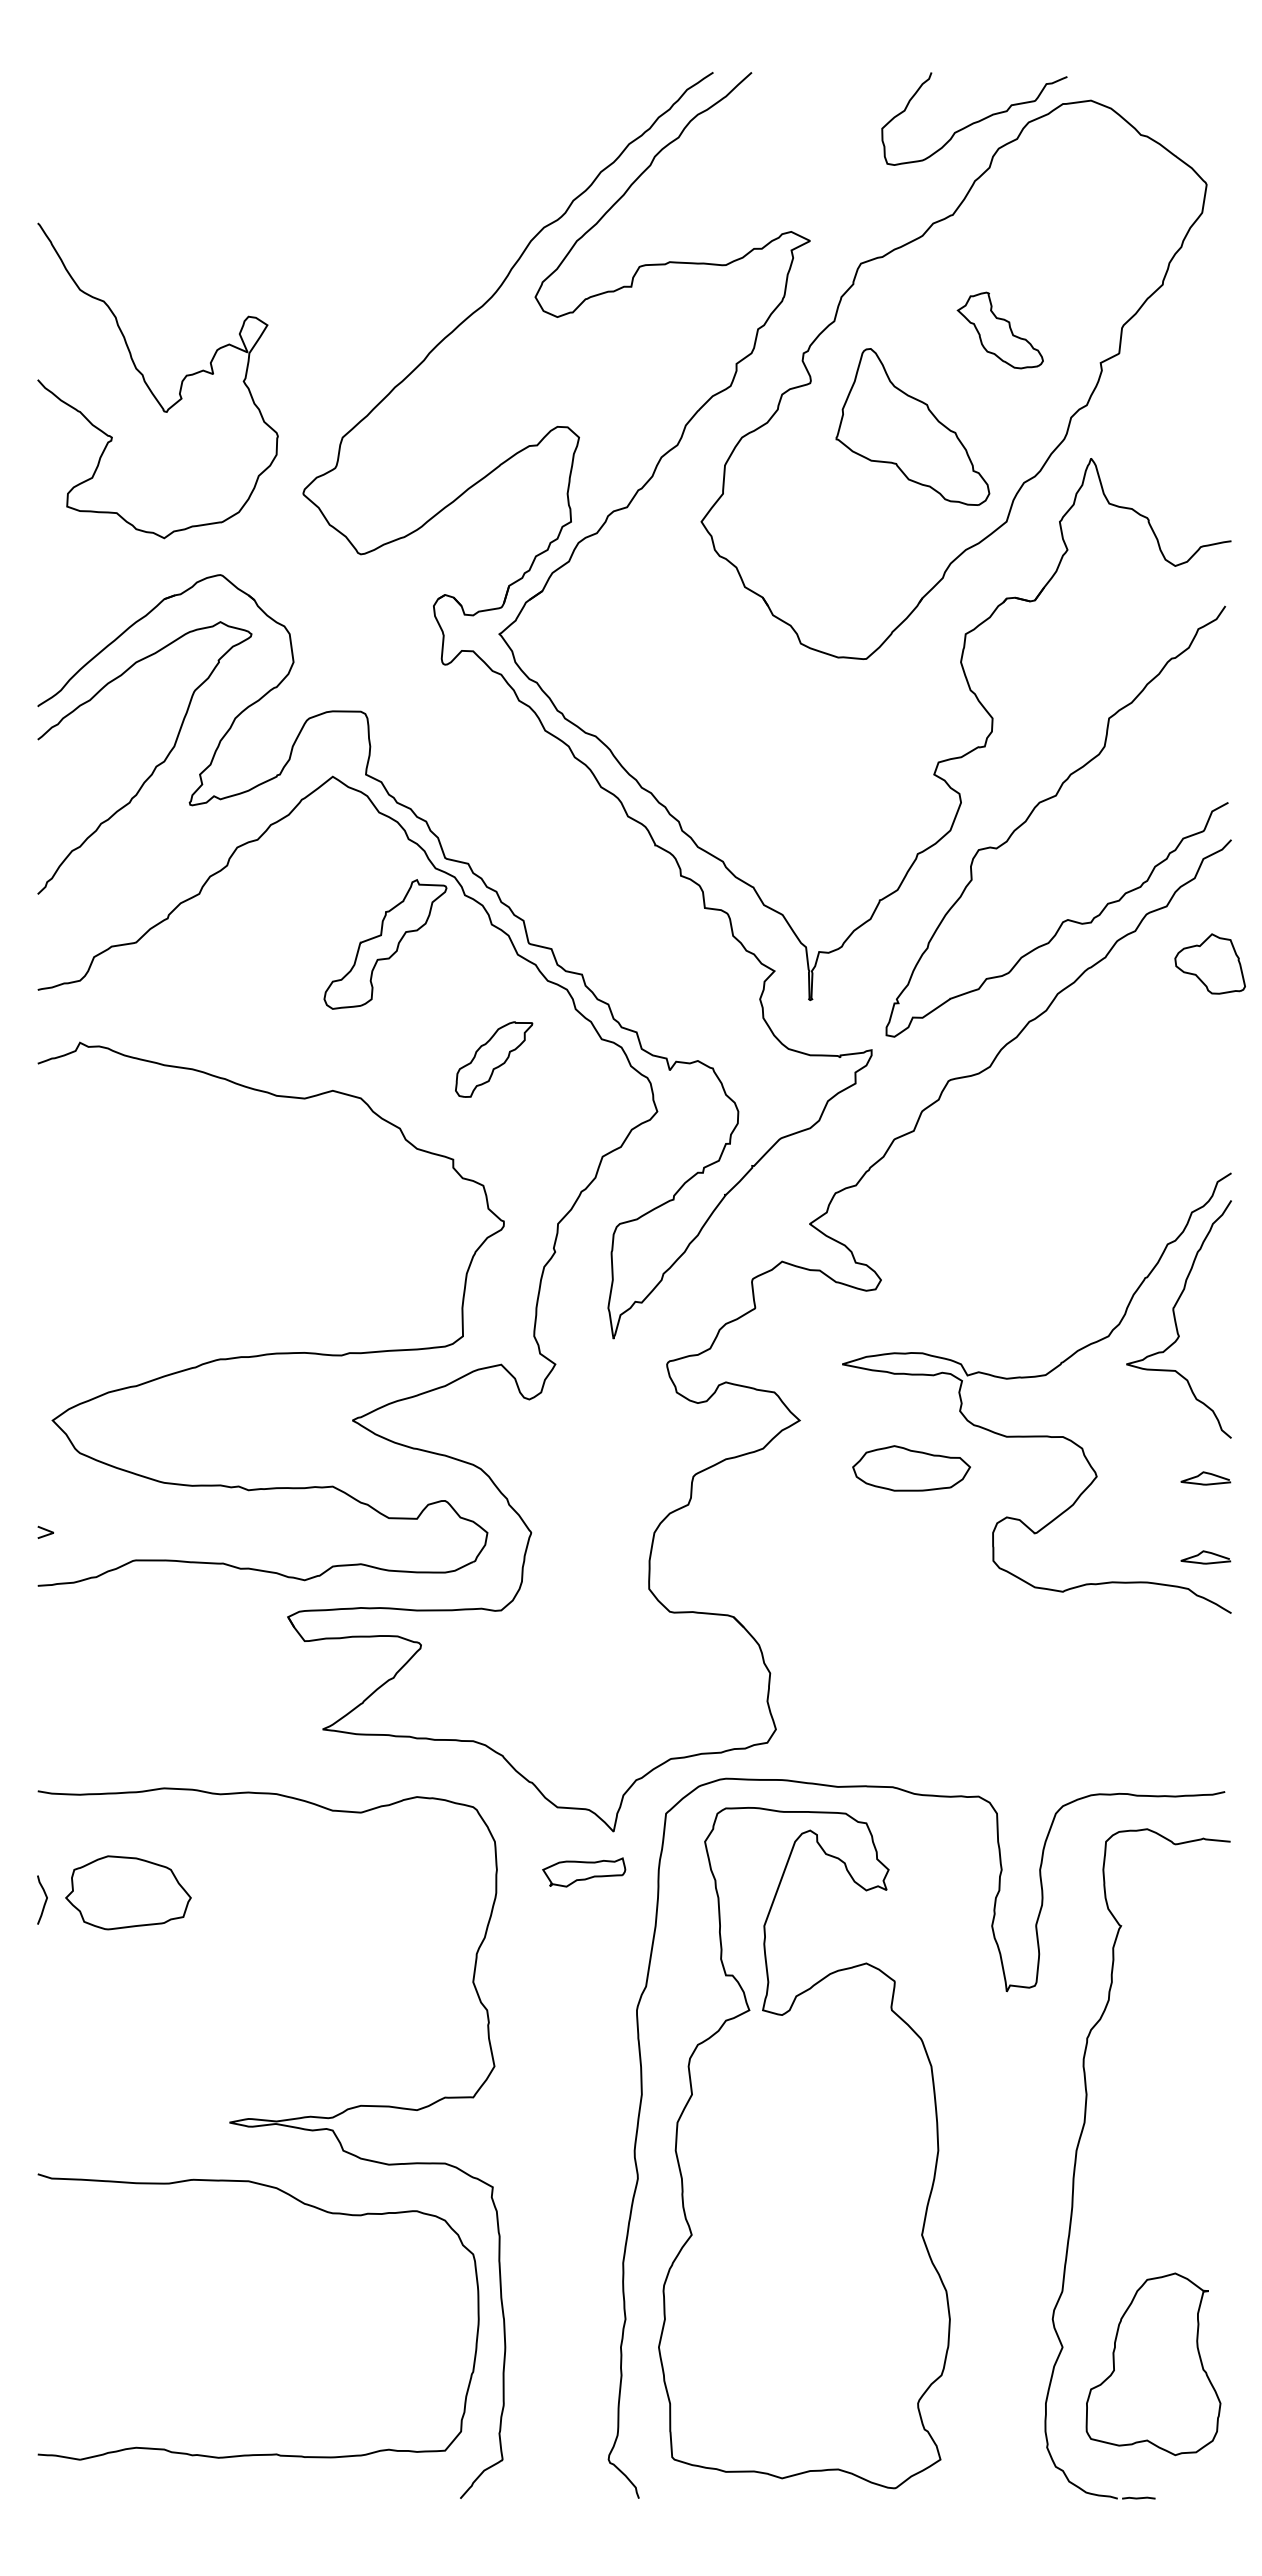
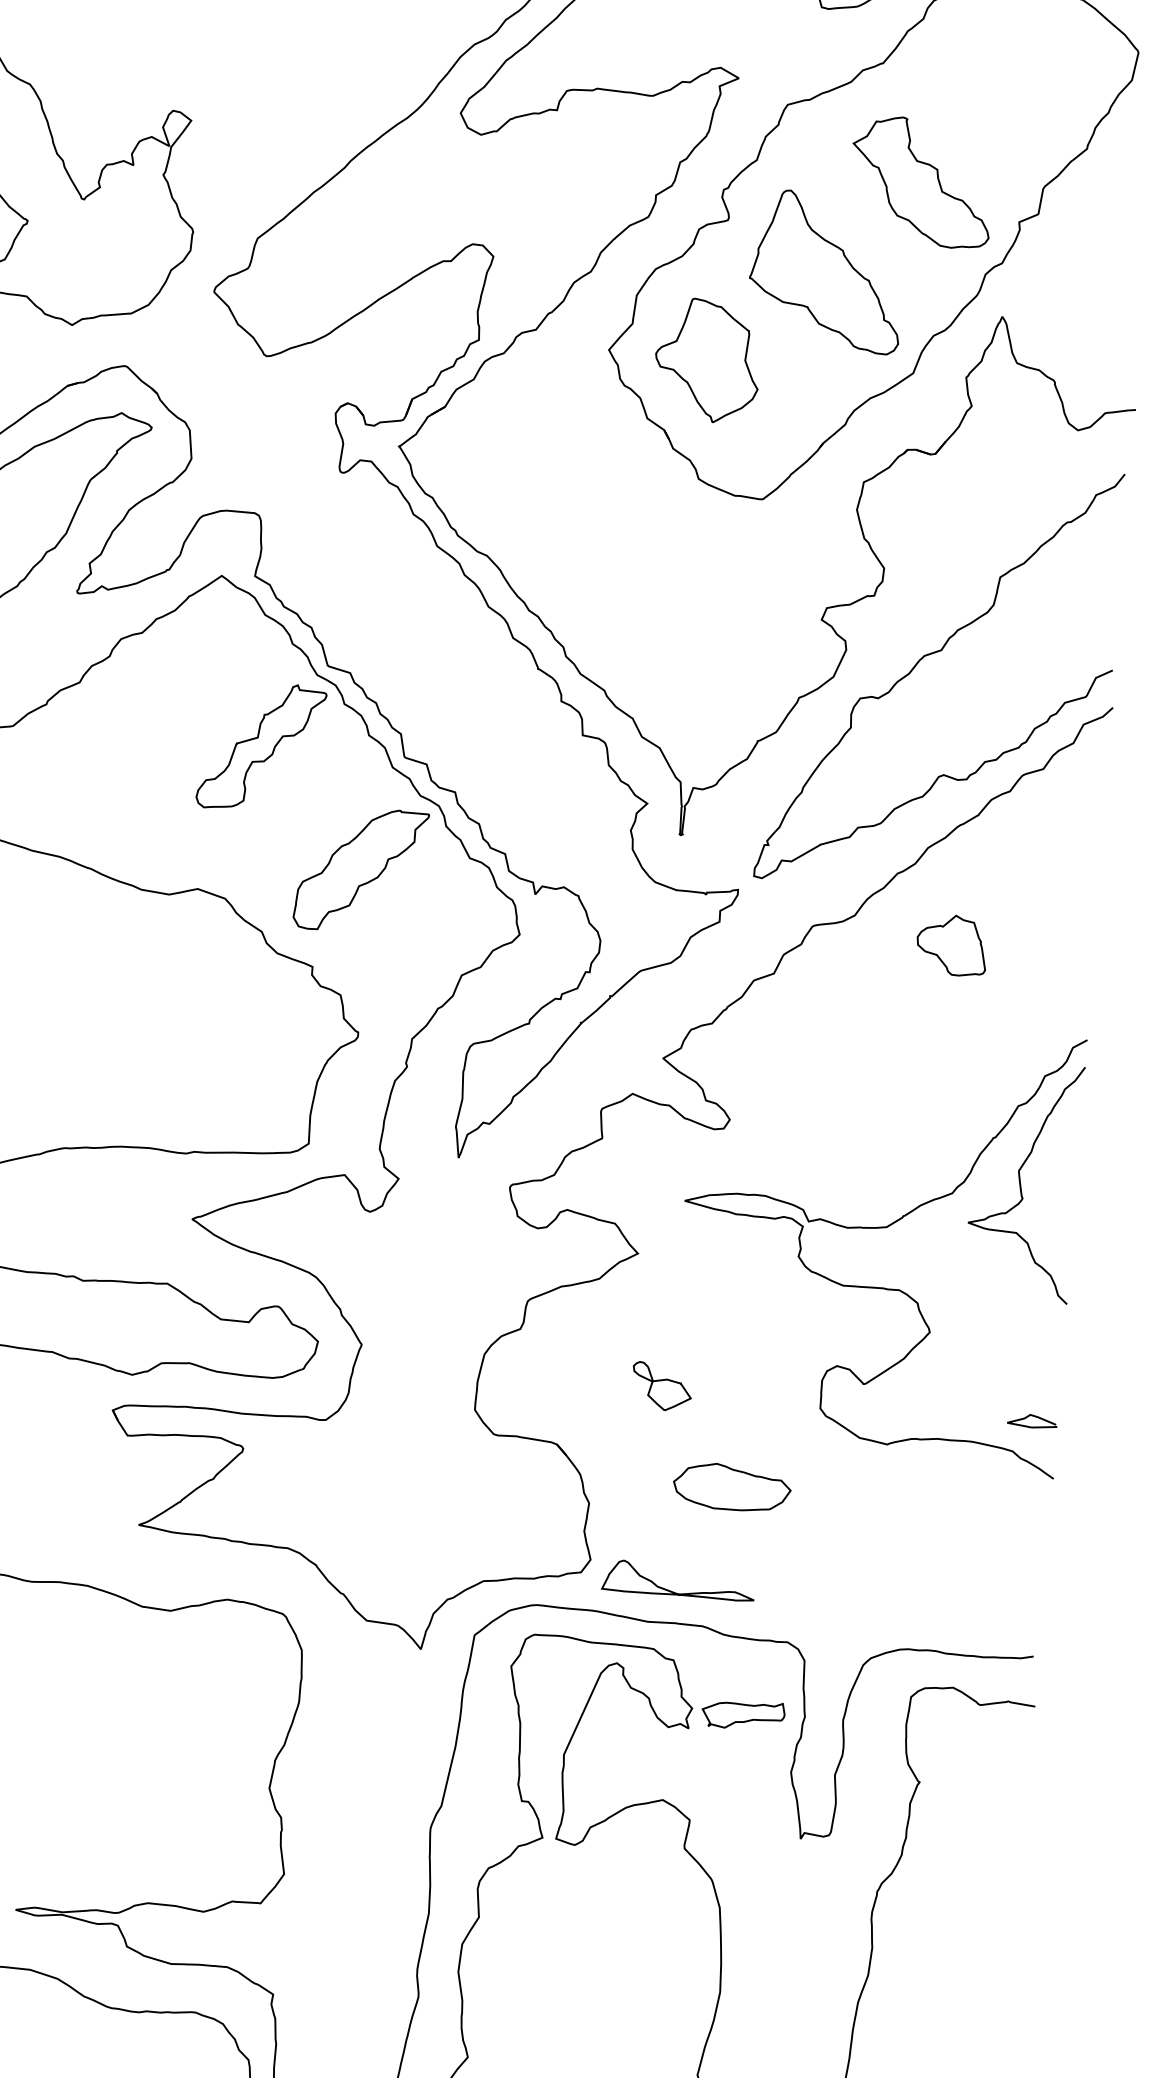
part: (1000, 330) -> (921, 182), size x1.67
part: (800, 524) -> (707, 360), added
part: (1209, 963) -> (951, 944), moved
part: (493, 1059) -> (360, 870), size x1.67
part: (911, 1468) -> (732, 1487), moved
curve: (1207, 1474) -> (1040, 1338), removed
part: (833, 1551) -> (661, 1386), added
part: (864, 1755) -> (676, 1592), added
part: (584, 1872) -> (743, 1715), moved

